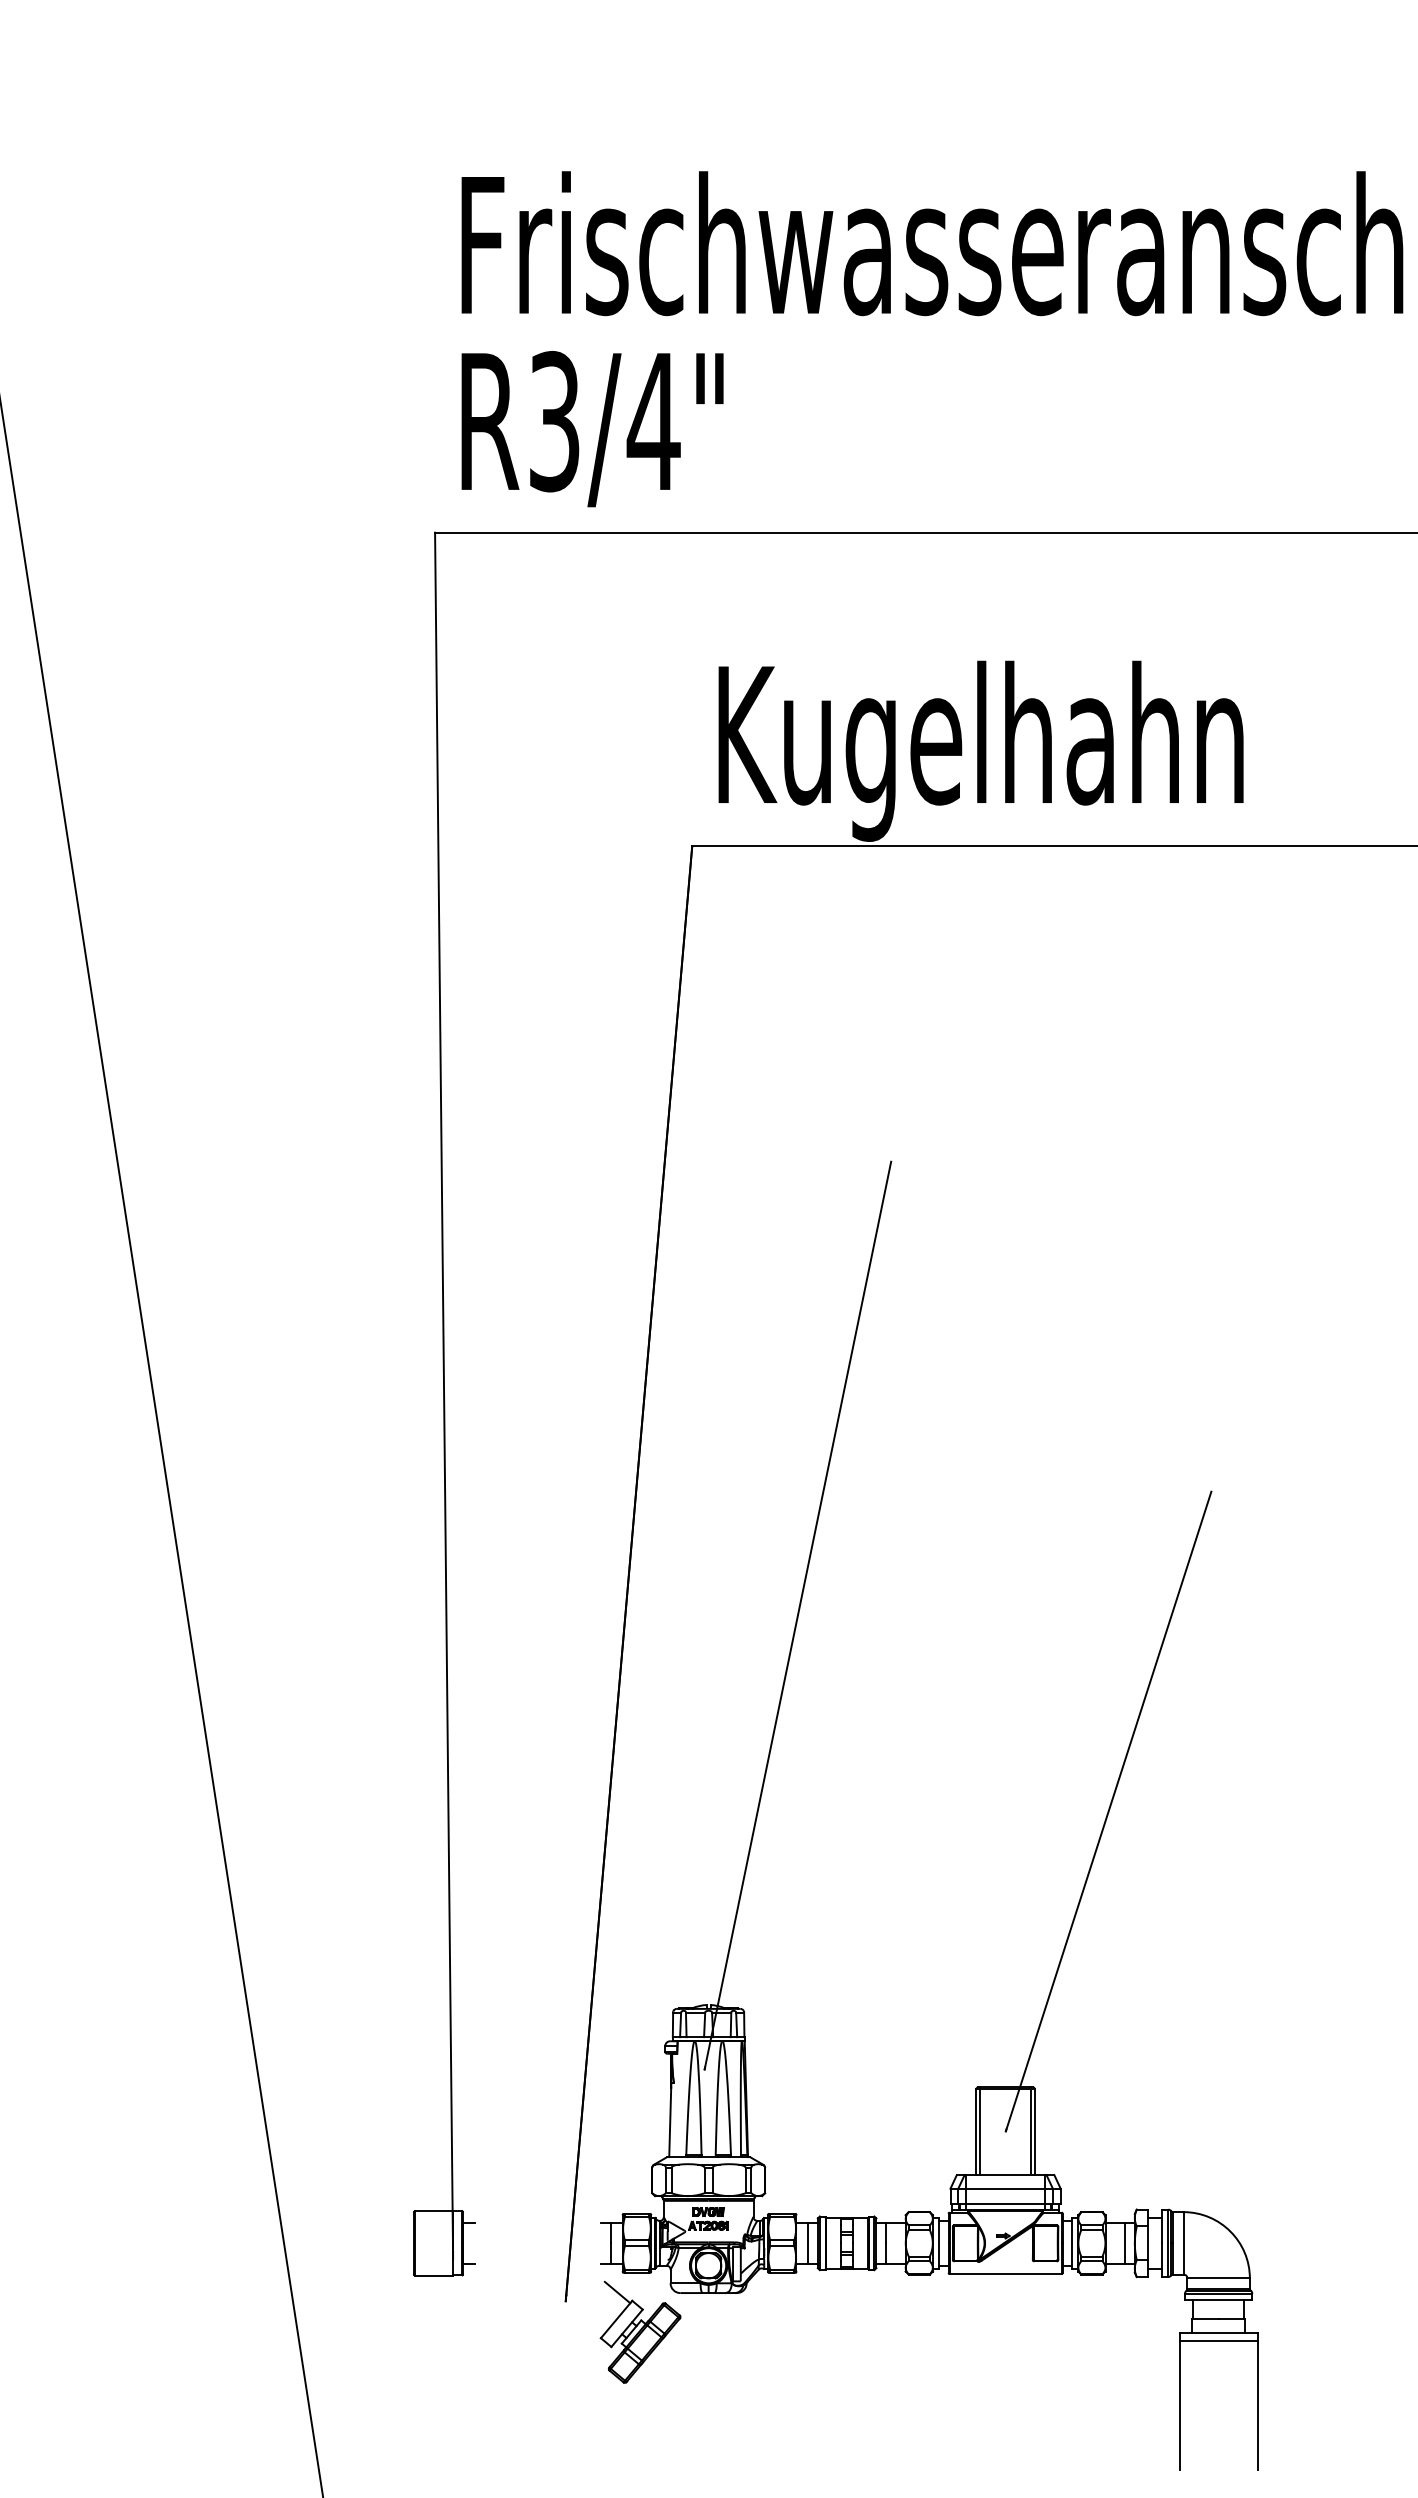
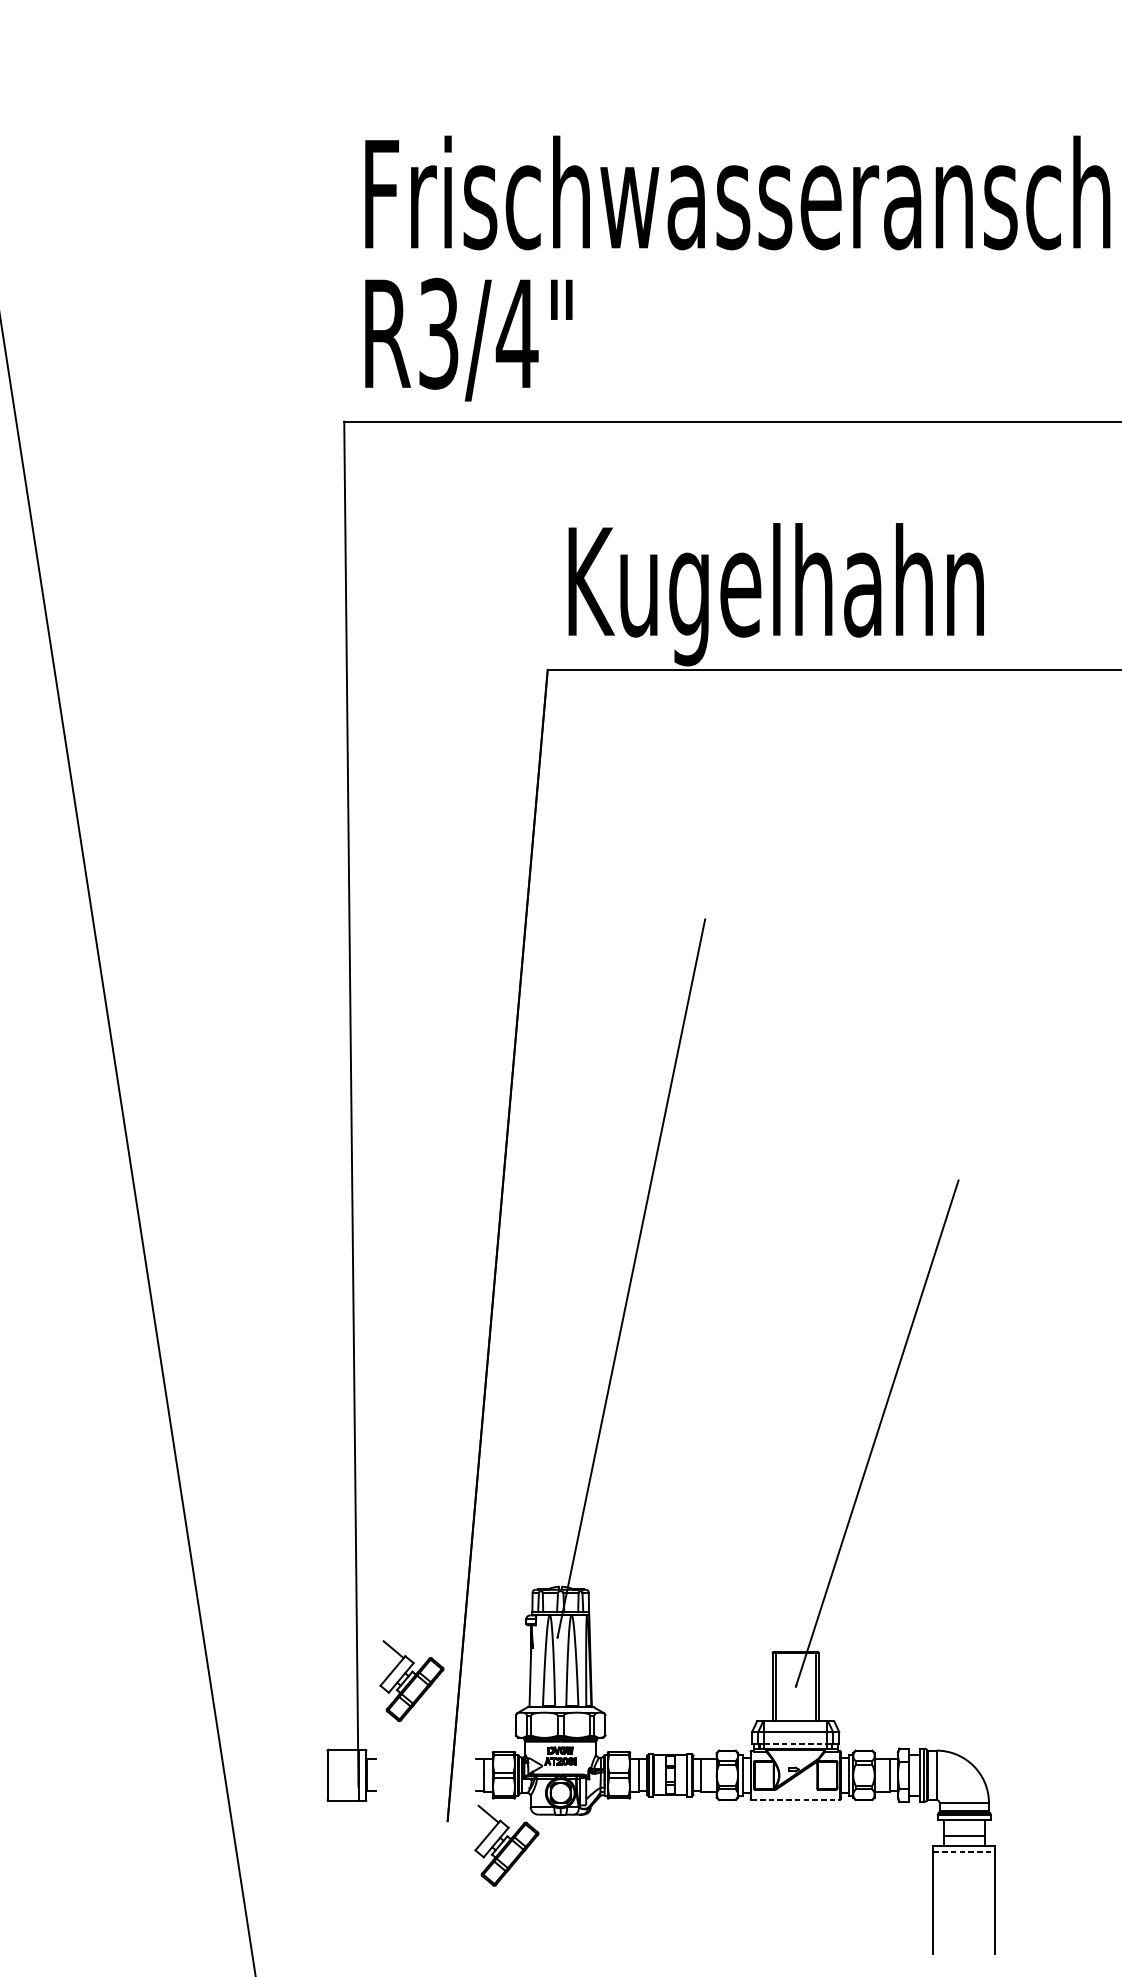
part: (520, 2123) -> (411, 1680), added
line: (1006, 2204) -> (796, 1744), solid -> dashed
line: (1006, 2274) -> (796, 1799), solid -> dashed
line: (1219, 2340) -> (964, 1852), solid -> dashed

